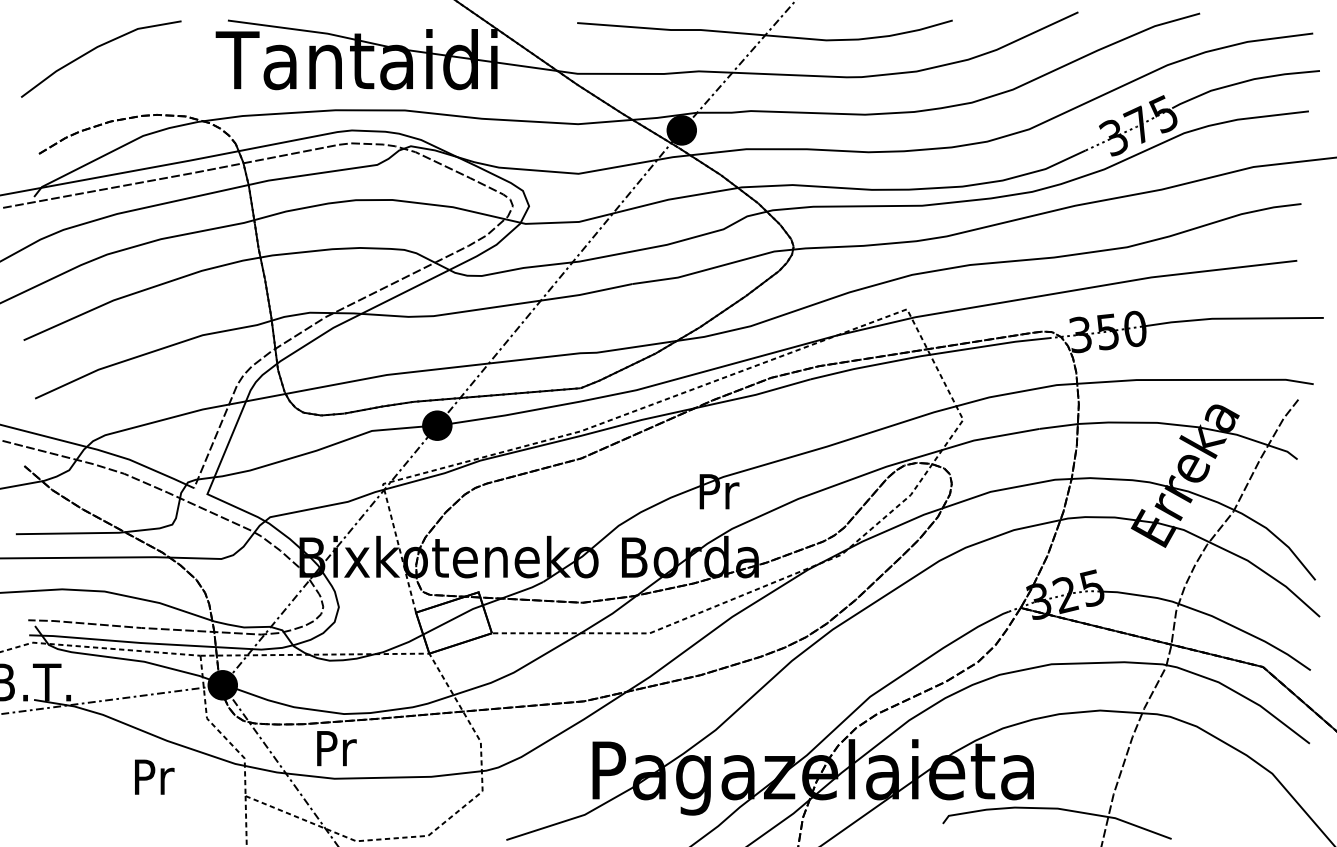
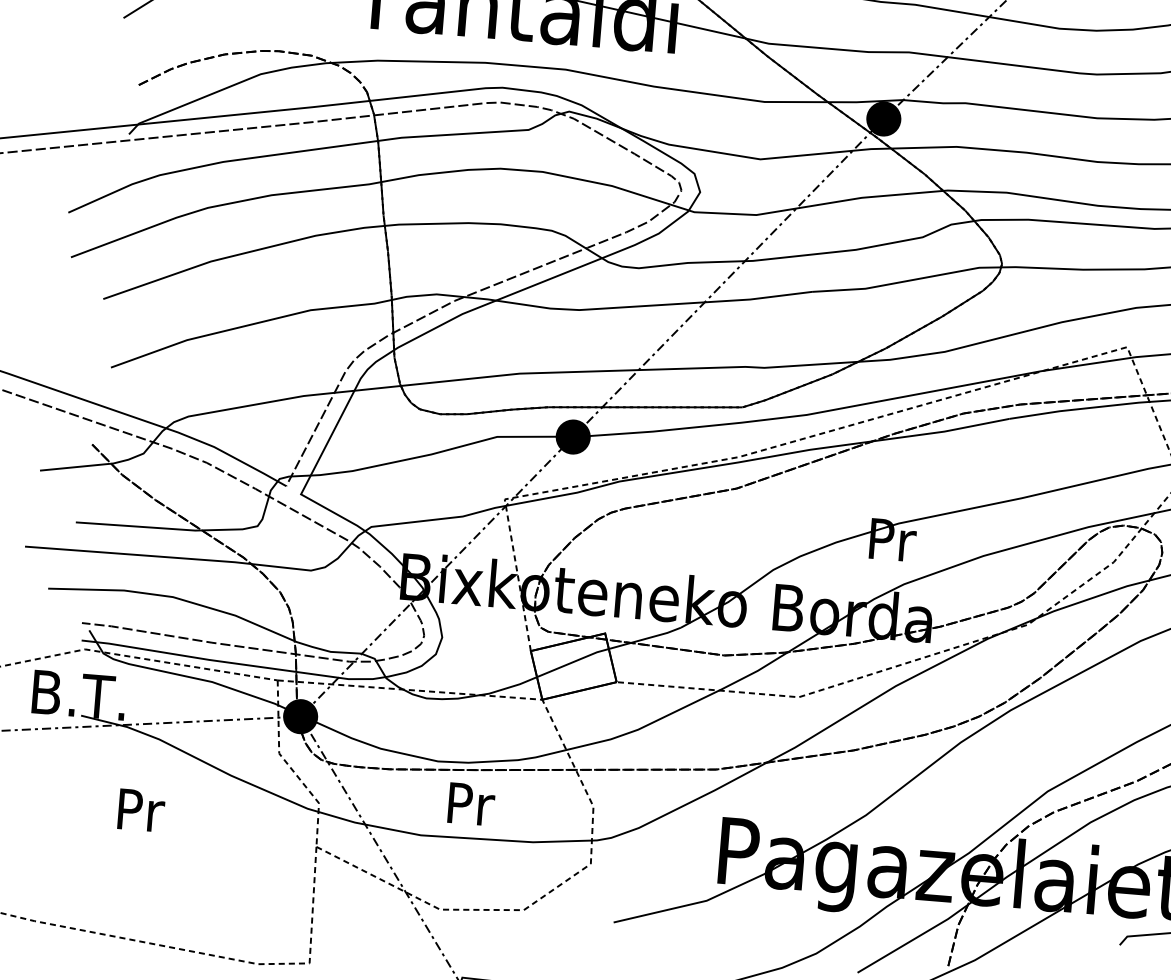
text: (336, 748) -> (471, 804), moved
text: (154, 776) -> (141, 809), moved

